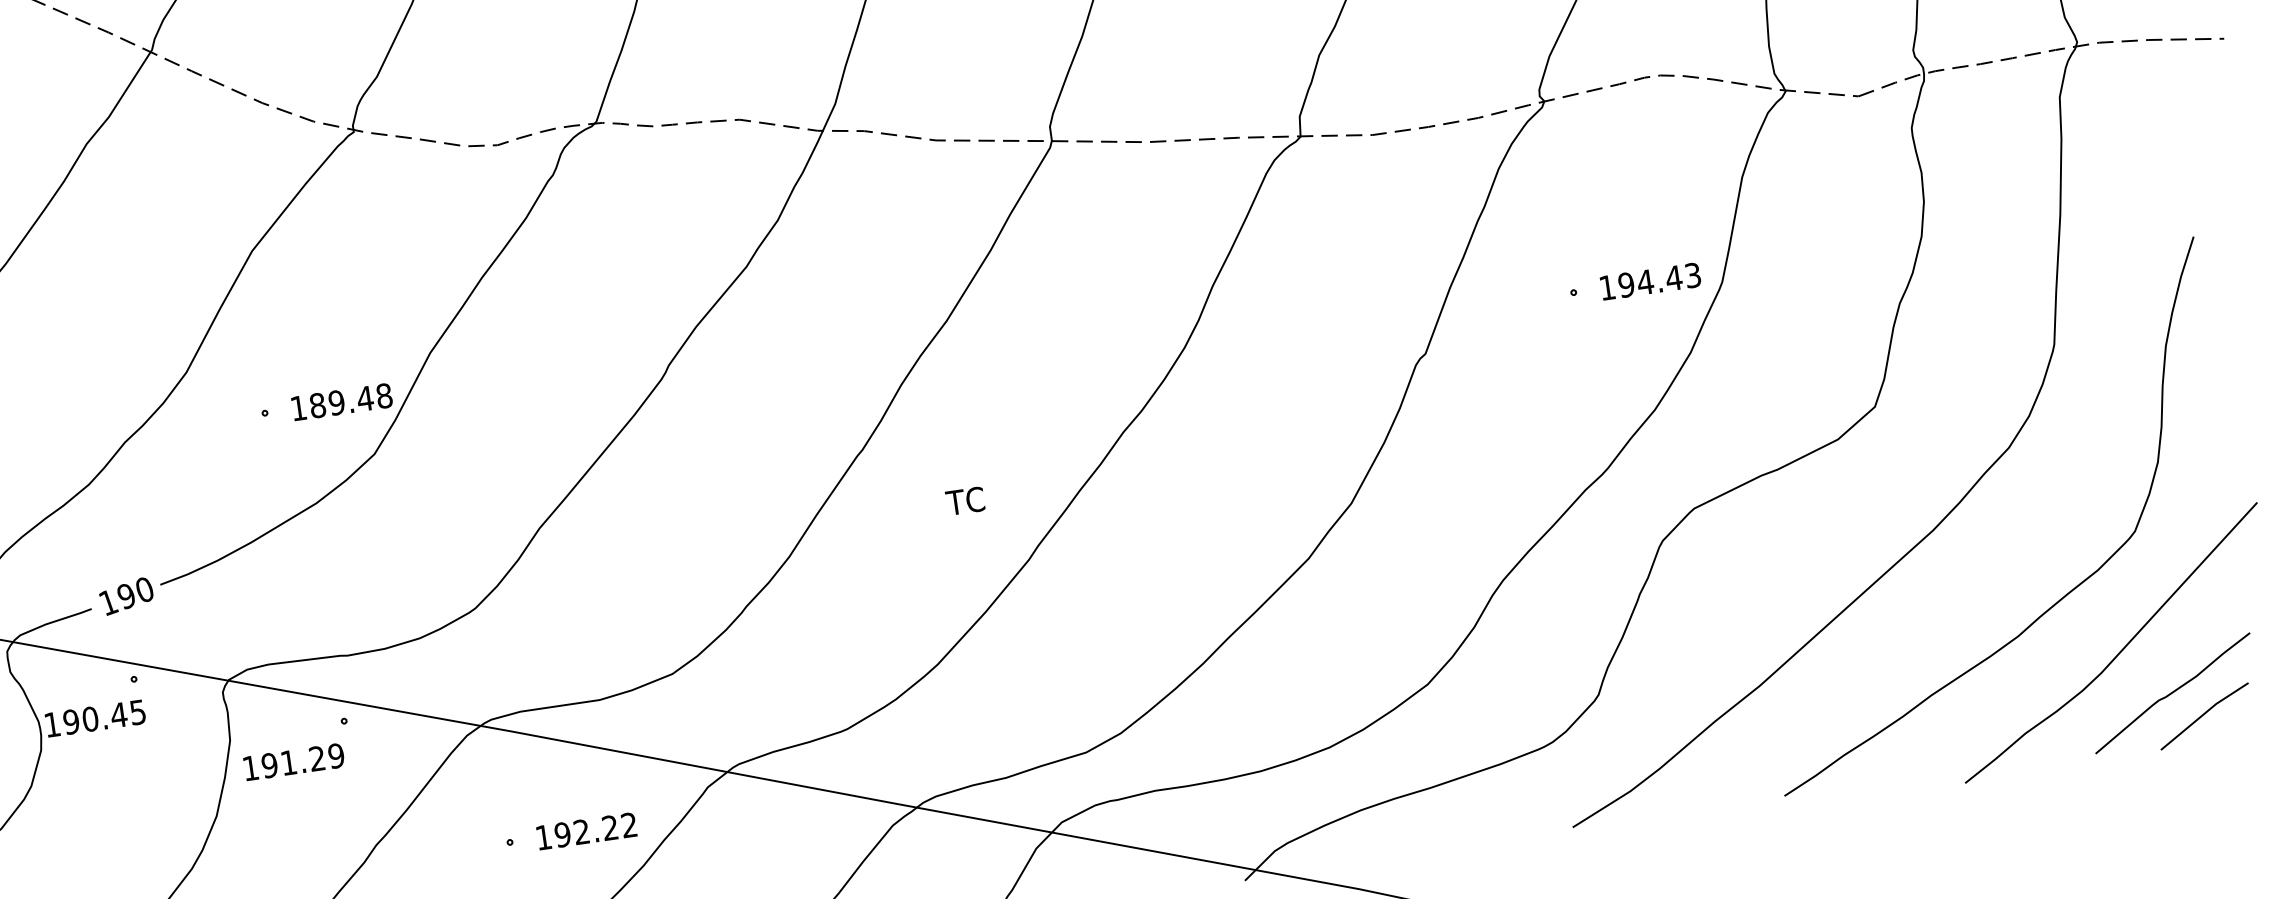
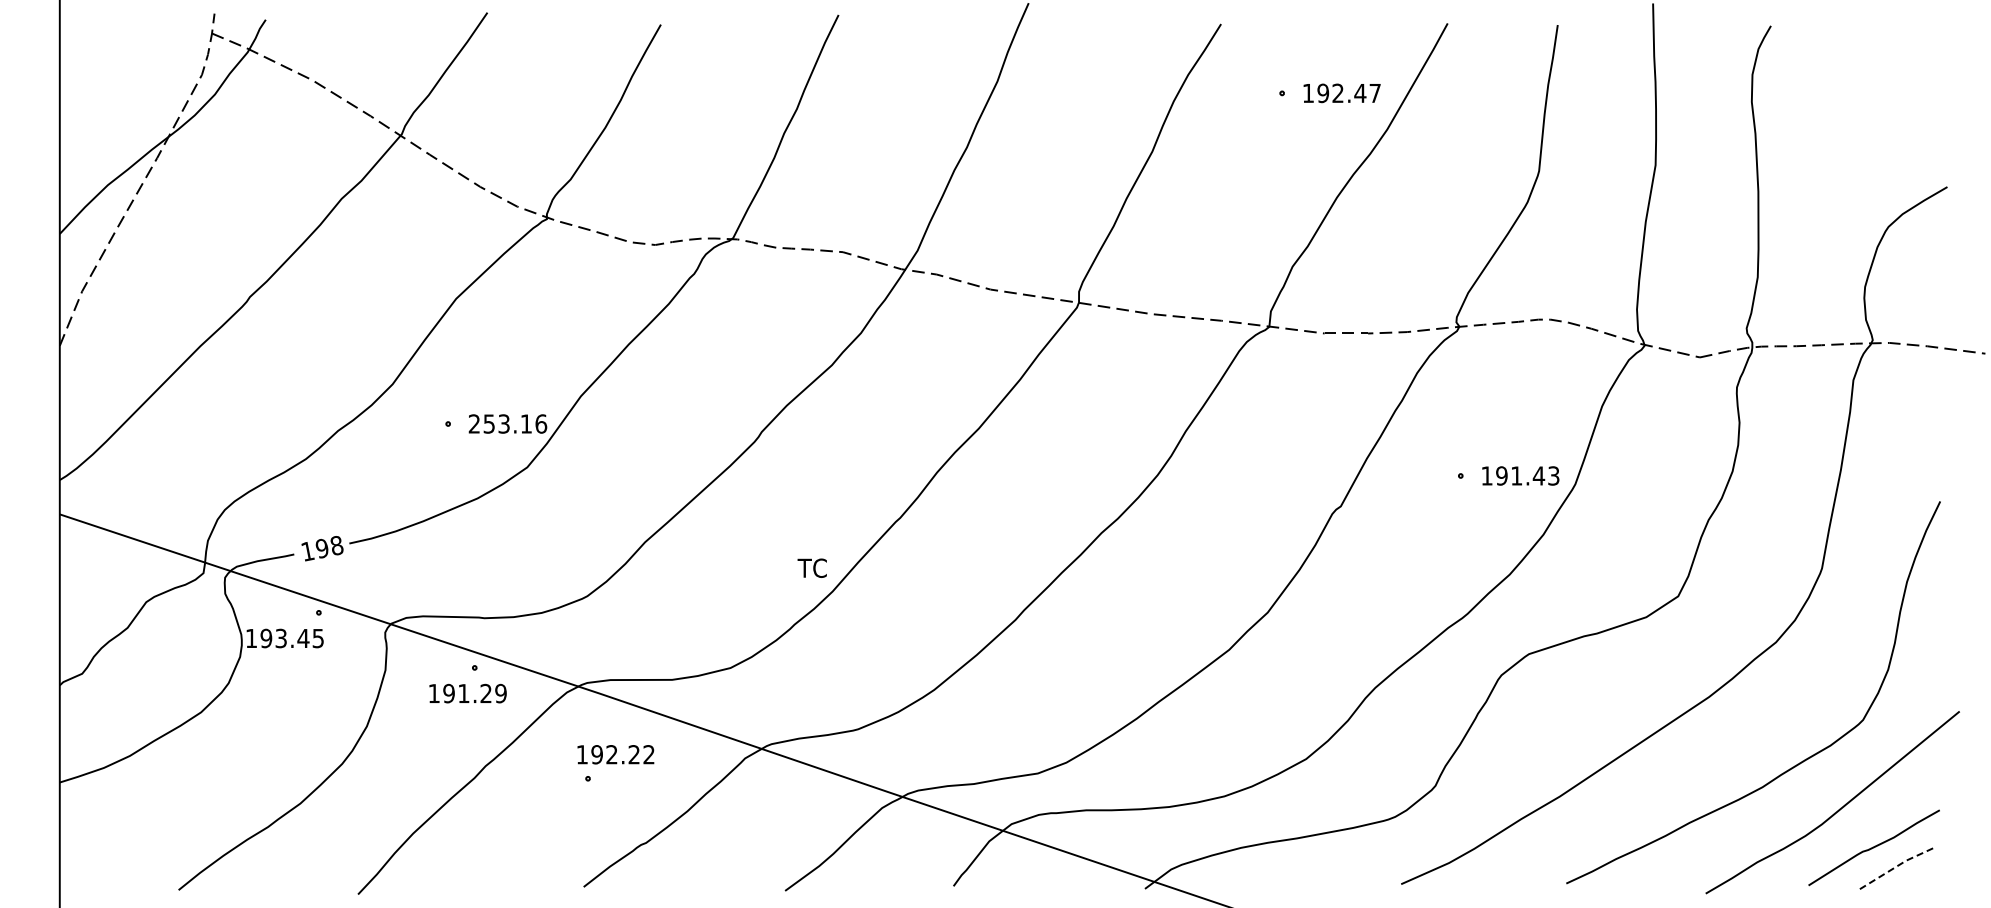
text: (1645, 281) -> (1516, 475), 194.43 -> 191.43
text: (341, 401) -> (507, 423), 189.48 -> 253.16
text: (964, 500) -> (811, 567), moved
text: (144, 589) -> (336, 545), 190 -> 198
line: (2203, 714) -> (1895, 867), solid -> dashed
text: (90, 719) -> (281, 638), 190.45 -> 193.45
text: (293, 762) -> (467, 693), moved
text: (586, 831) -> (615, 754), moved

